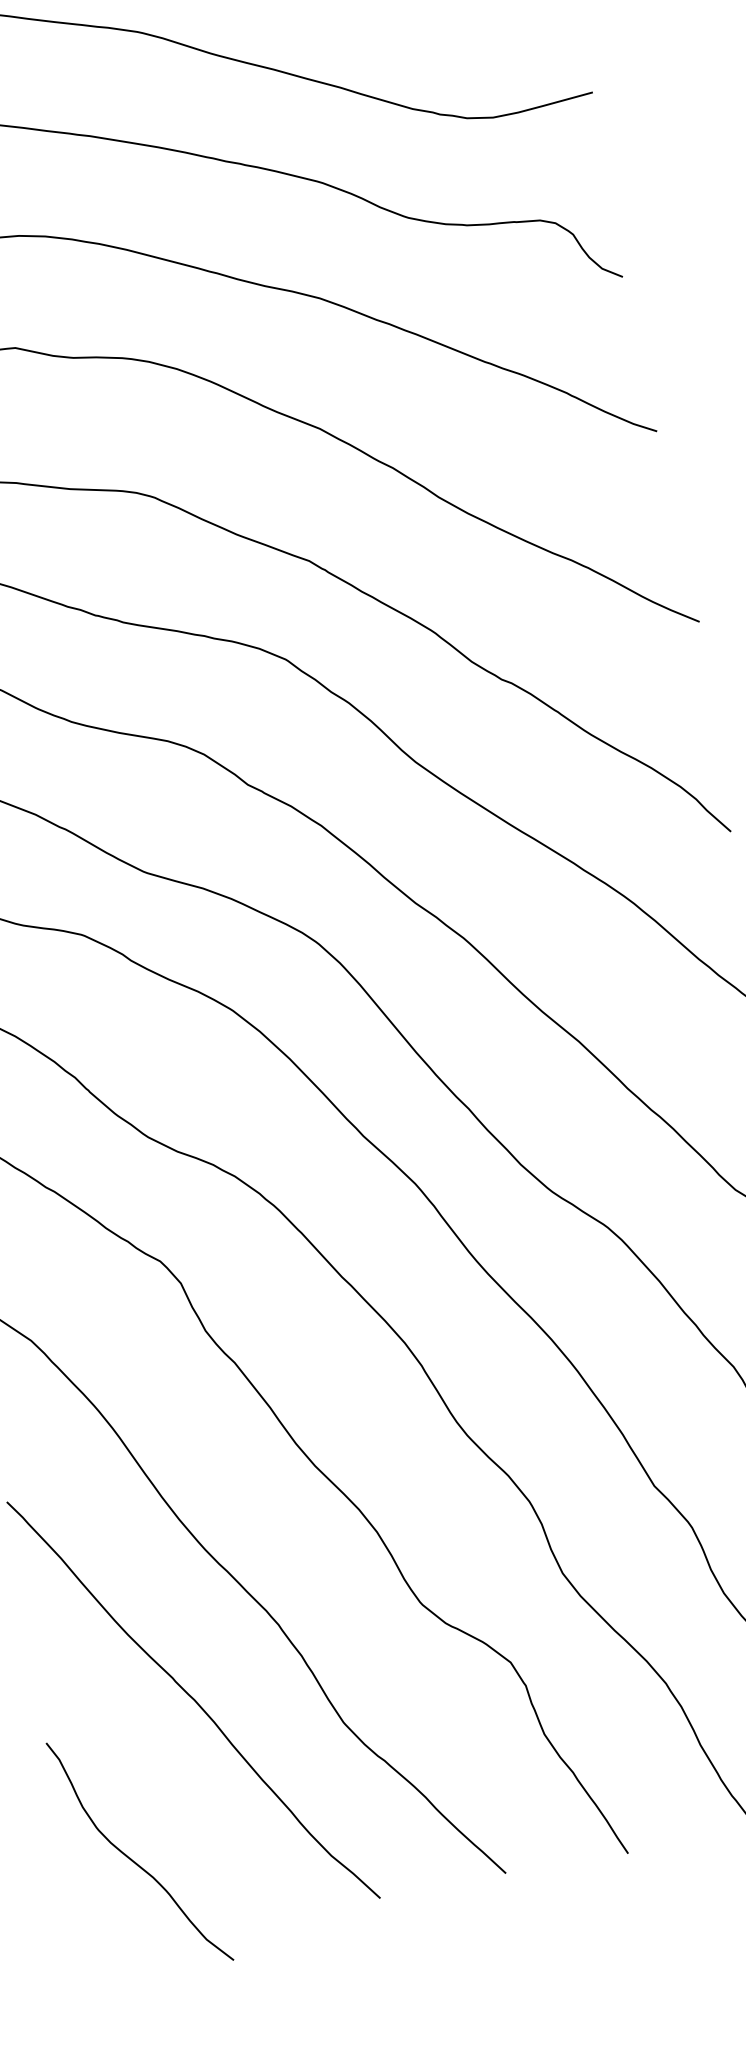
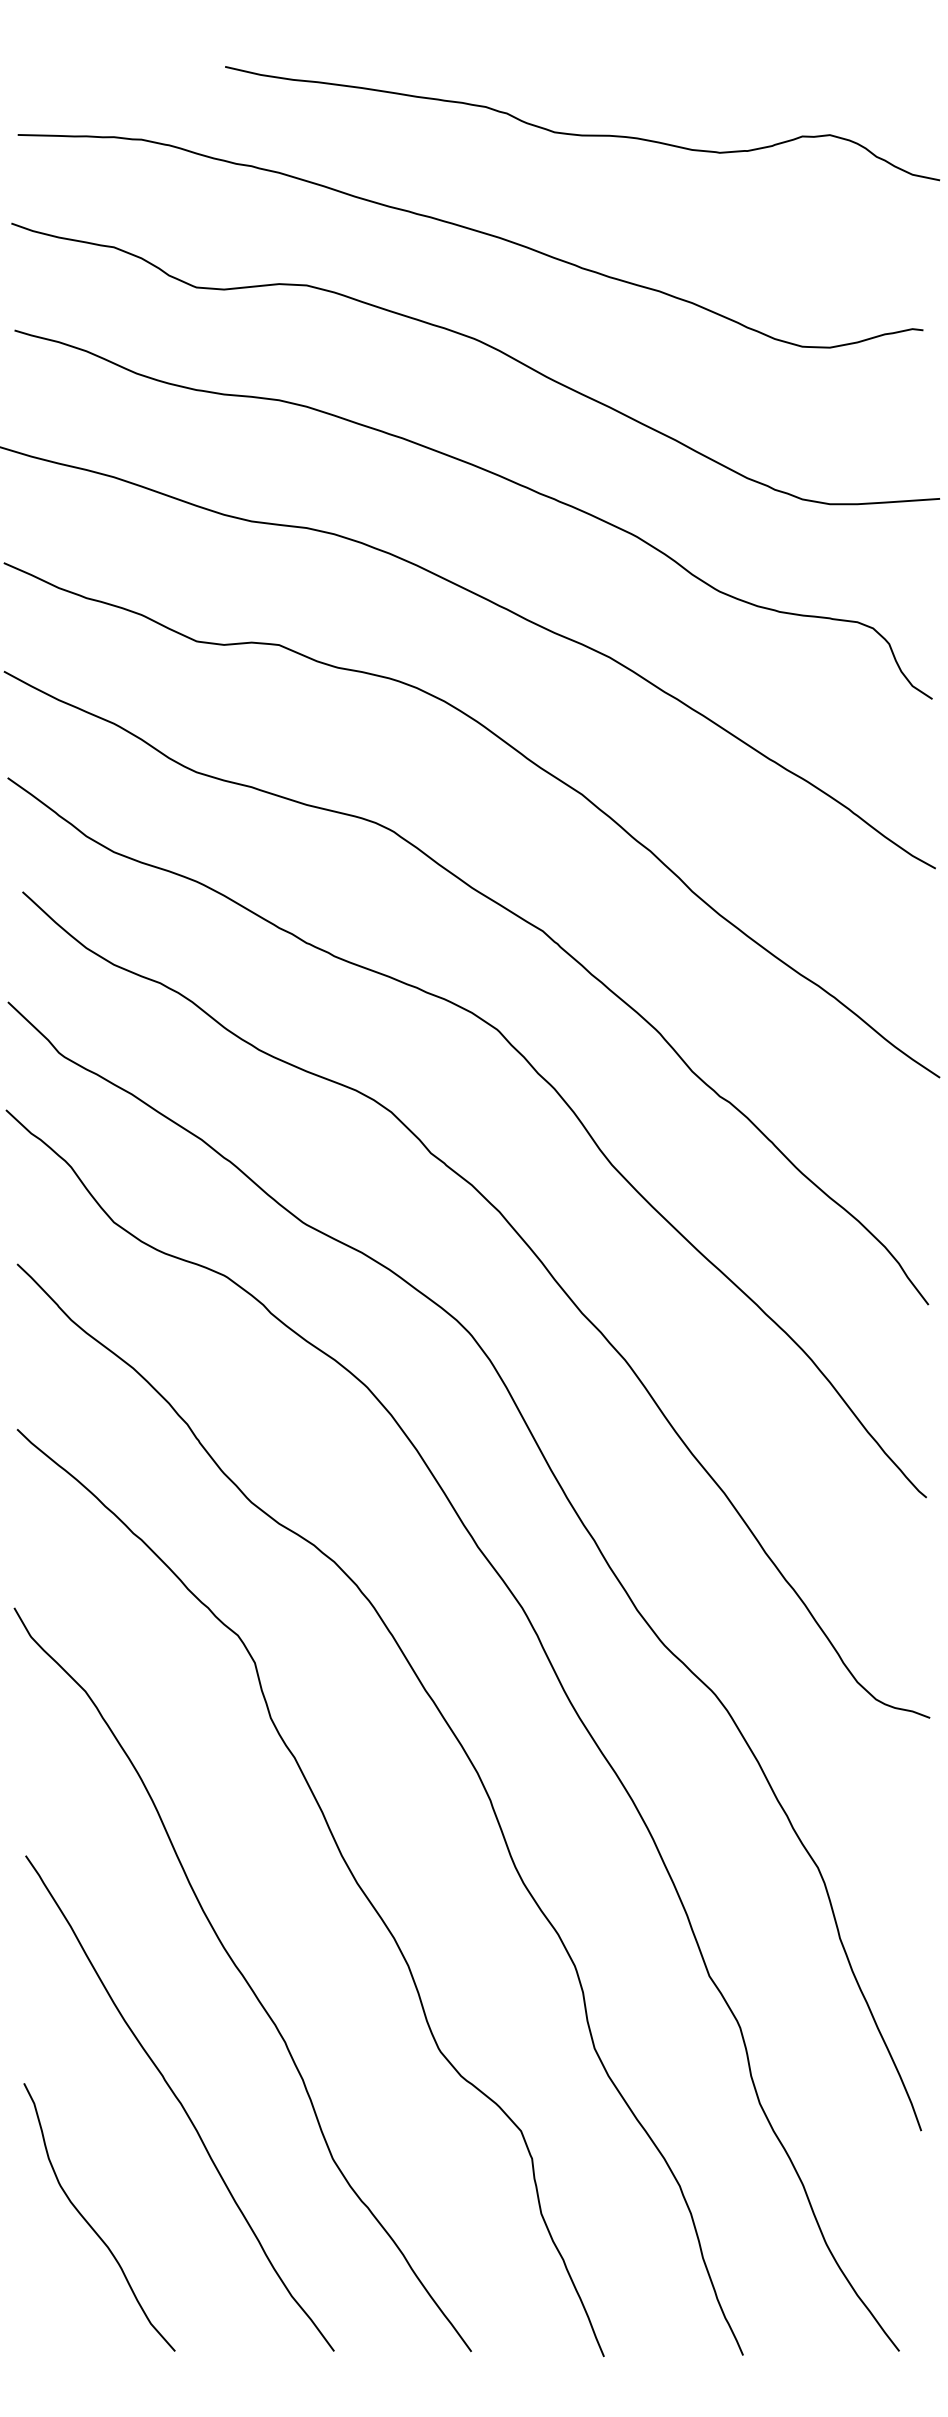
curve: (134, 1860) -> (91, 2225), moved

